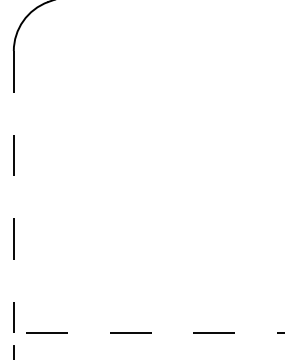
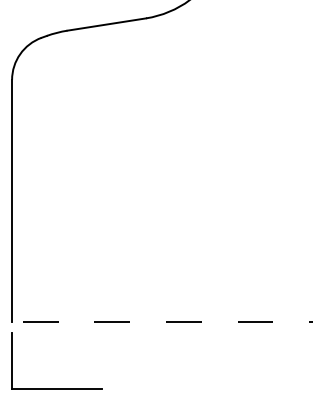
line: (14, 192) -> (12, 201), dashed -> solid

